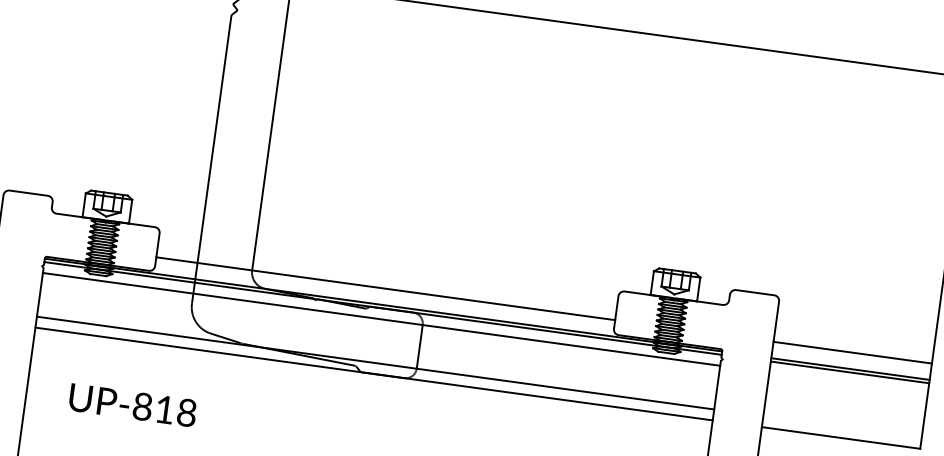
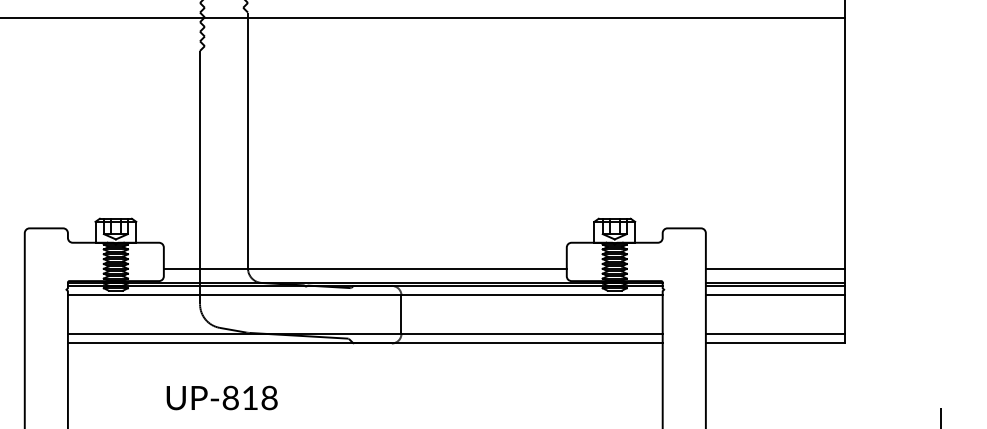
line: (847, 383) -> (774, 295), added
text: (132, 404) -> (221, 397), moved
line: (841, 426) -> (774, 333), added

